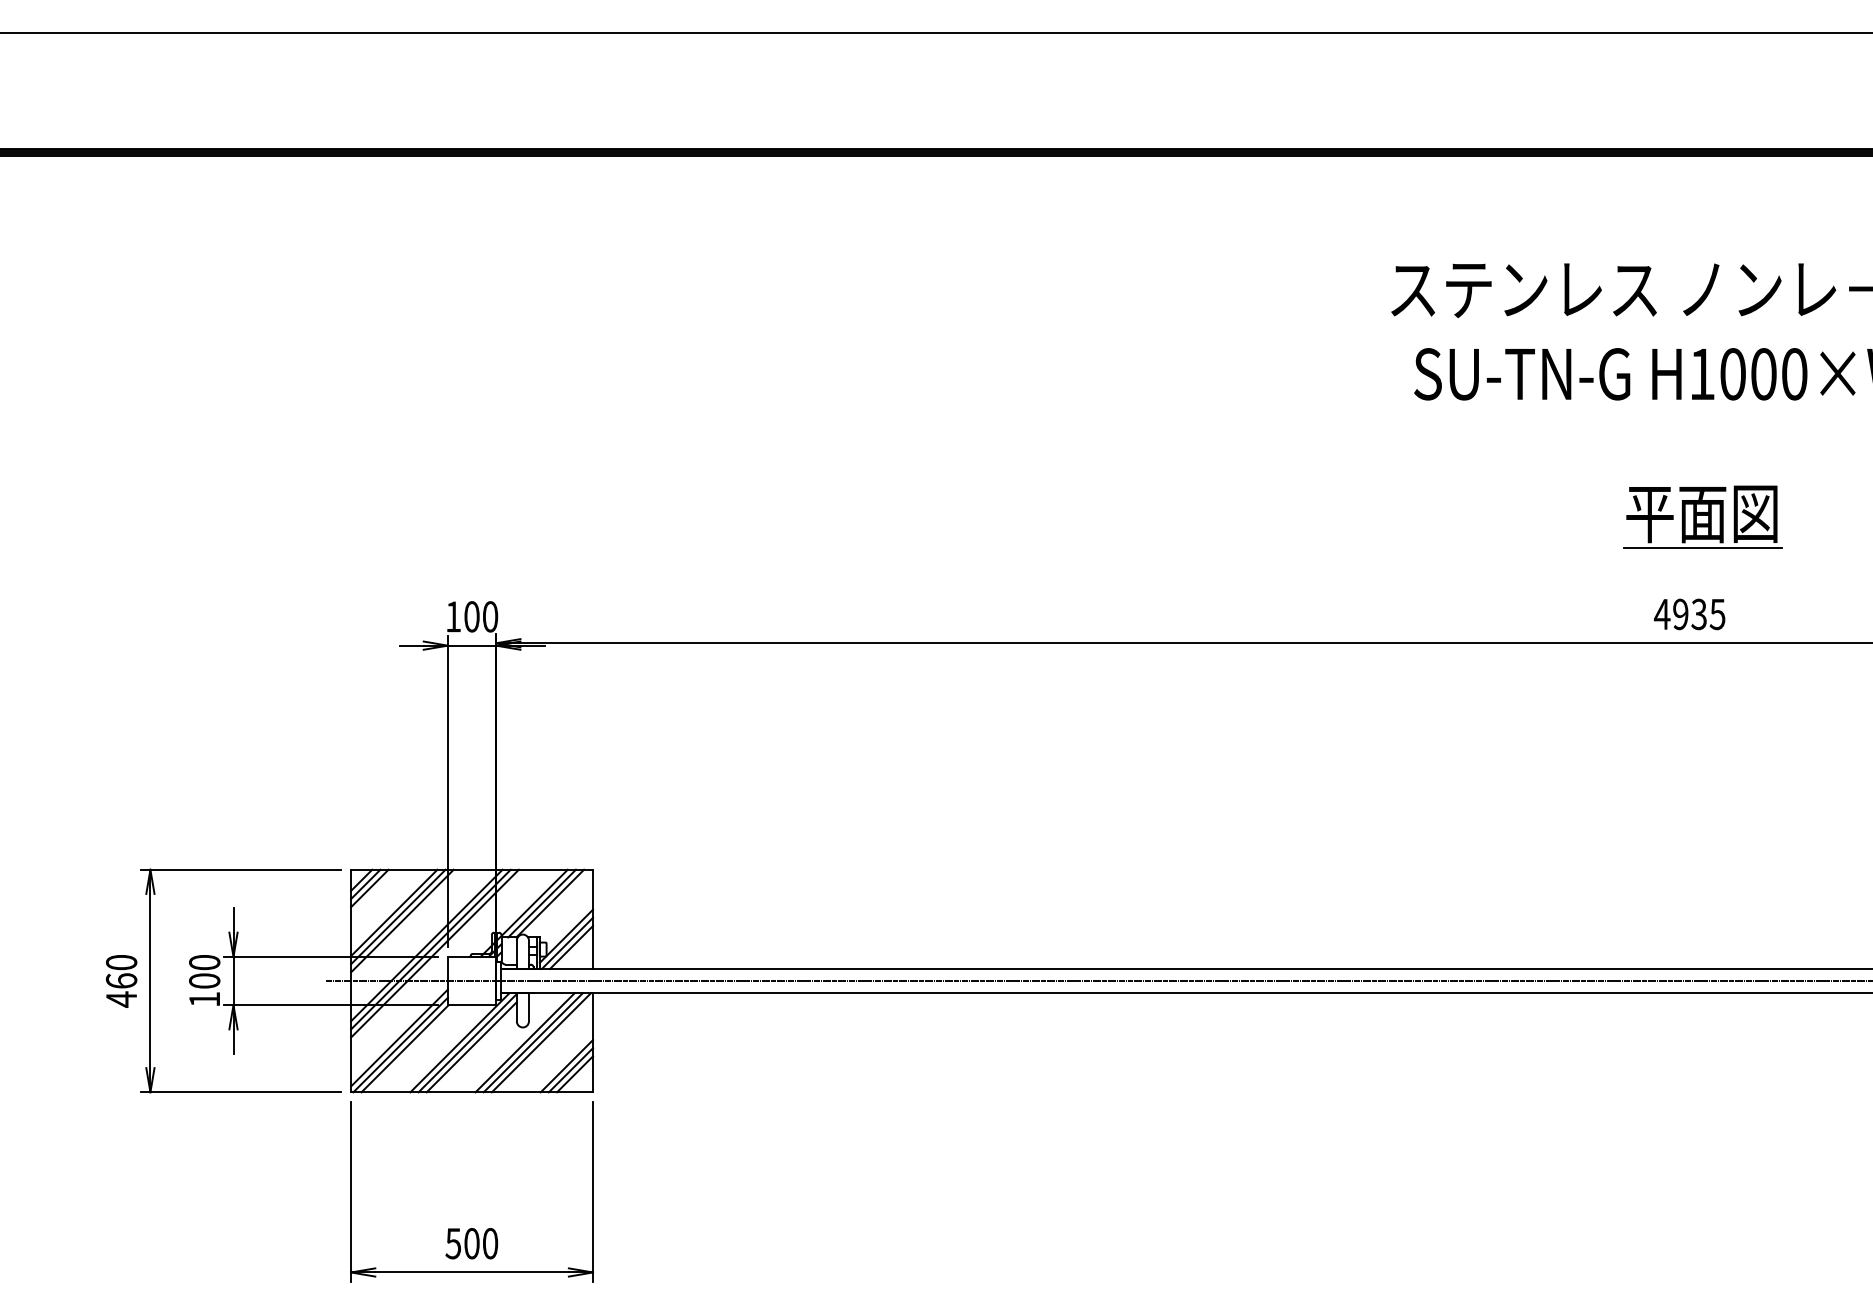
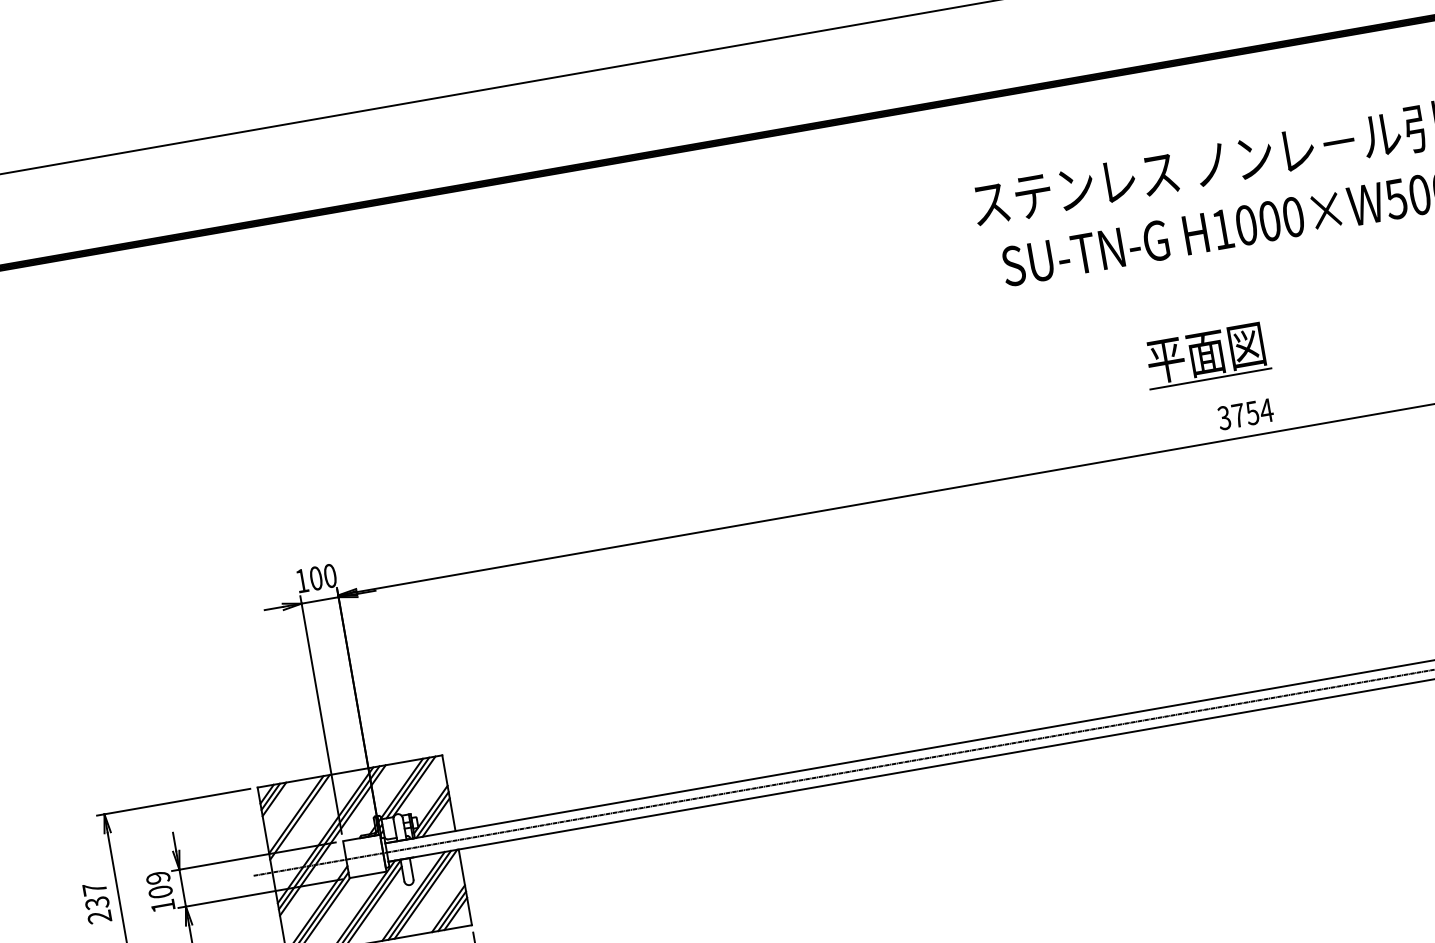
part: (1702, 516) -> (1206, 355), moved
text: (1689, 614) -> (1245, 414), 4935 -> 3754
line: (402, 920) -> (303, 819), removed
text: (204, 962) -> (158, 877), 100 -> 109
text: (121, 980) -> (97, 902), 460 -> 237

